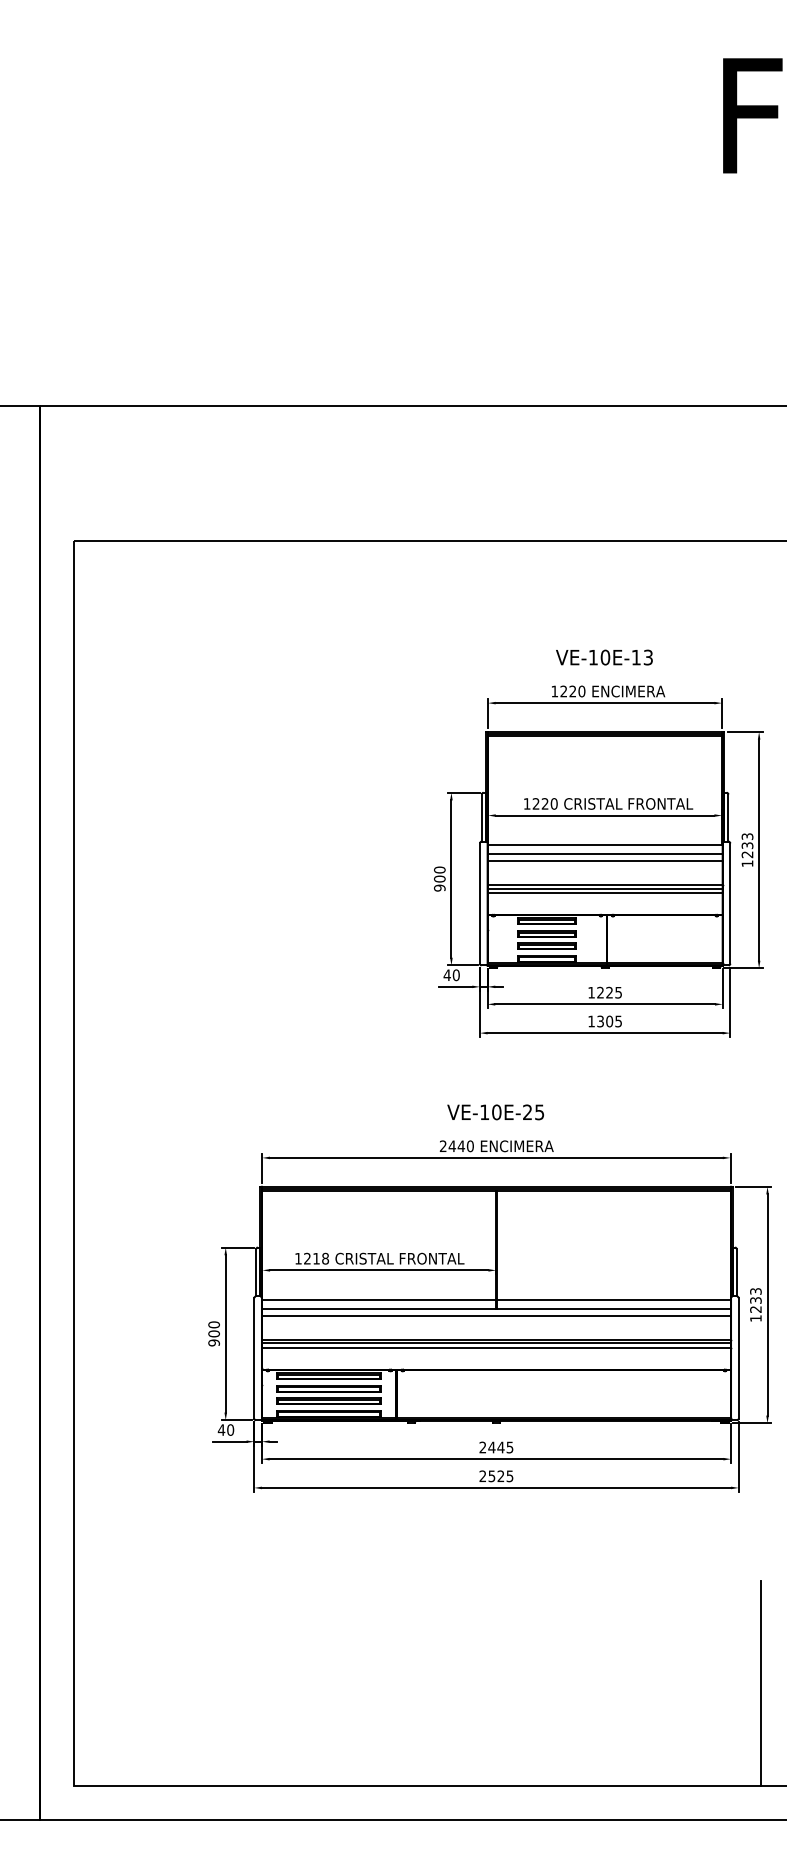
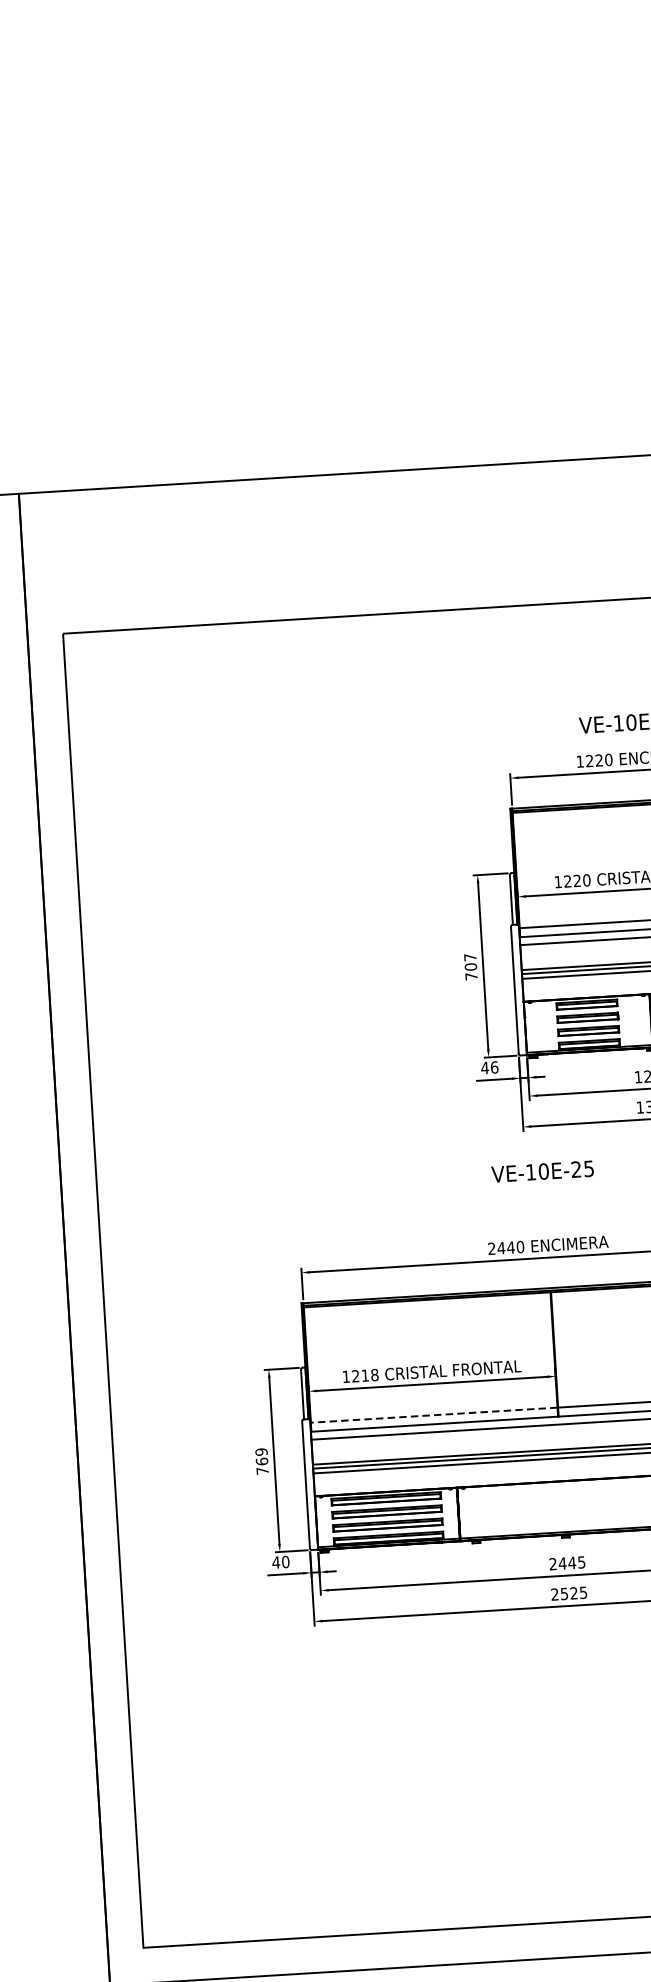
text: (439, 878) -> (470, 966), 900 -> 707
text: (456, 974) -> (494, 1066), 40 -> 46
text: (495, 1112) -> (542, 1171), moved
line: (379, 1300) -> (434, 1415), solid -> dashed
text: (213, 1333) -> (261, 1461), 900 -> 769

